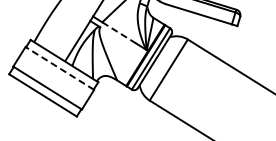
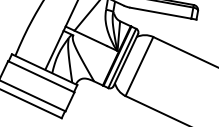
line: (119, 32) -> (91, 38), dashed -> solid
line: (59, 68) -> (40, 76), dashed -> solid

